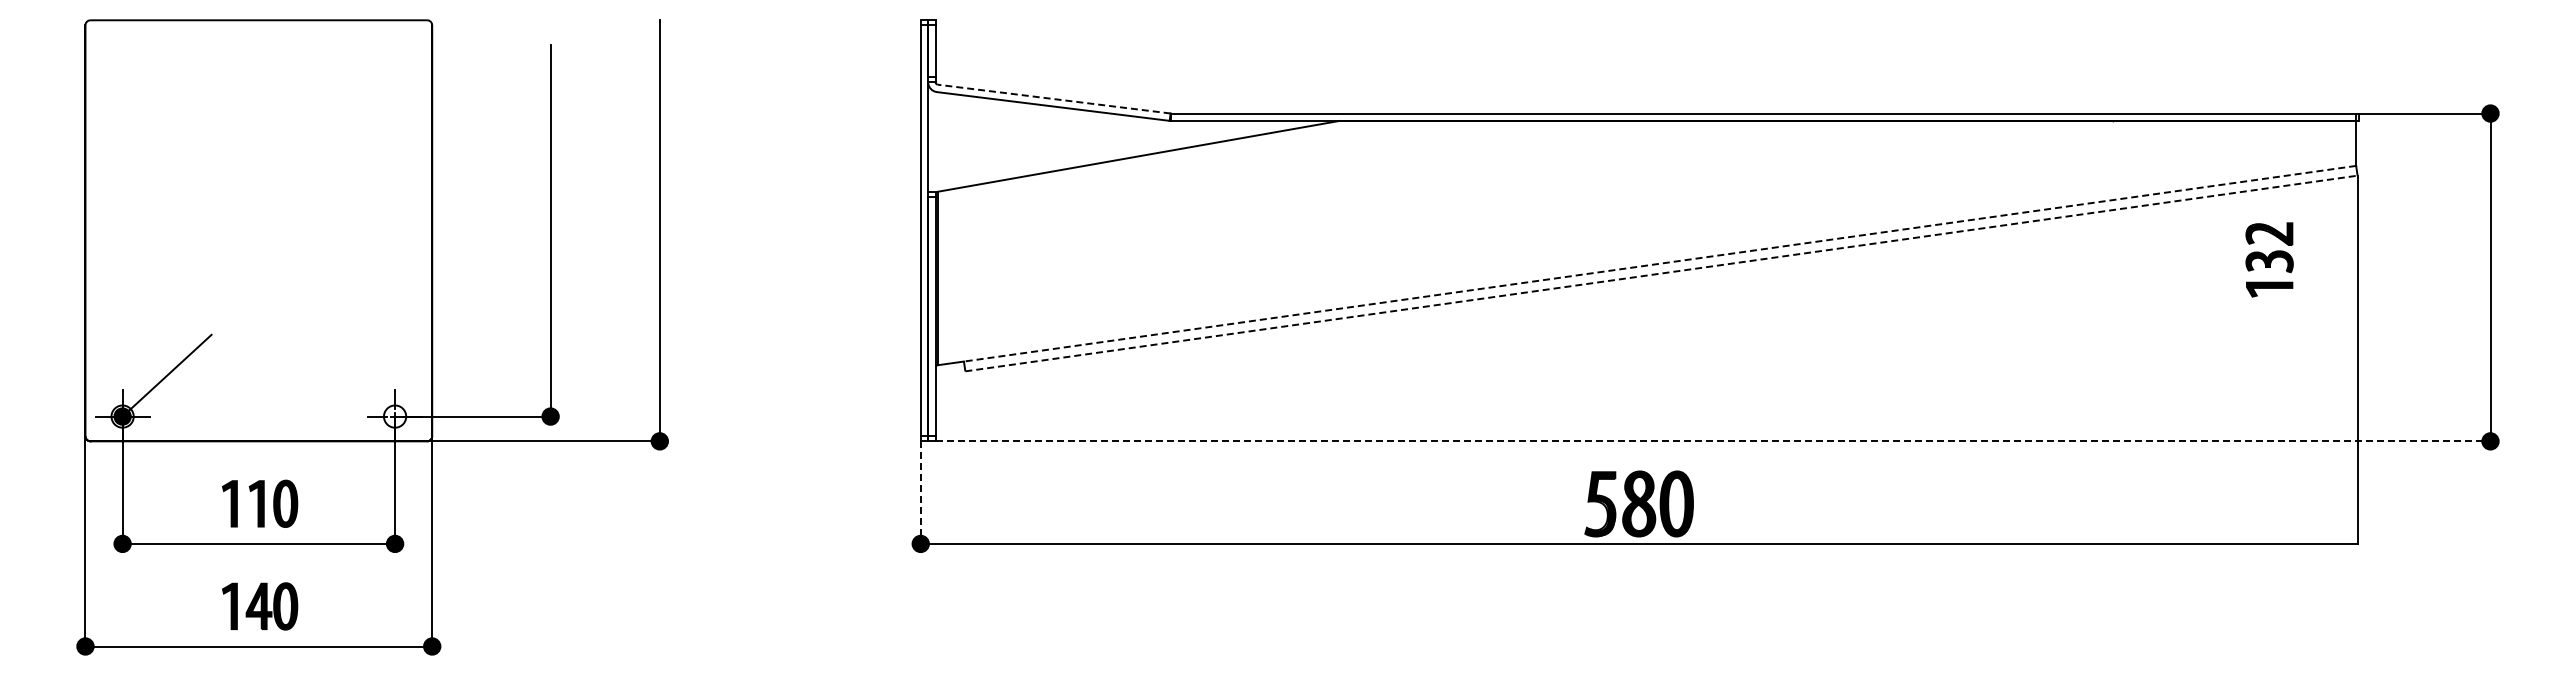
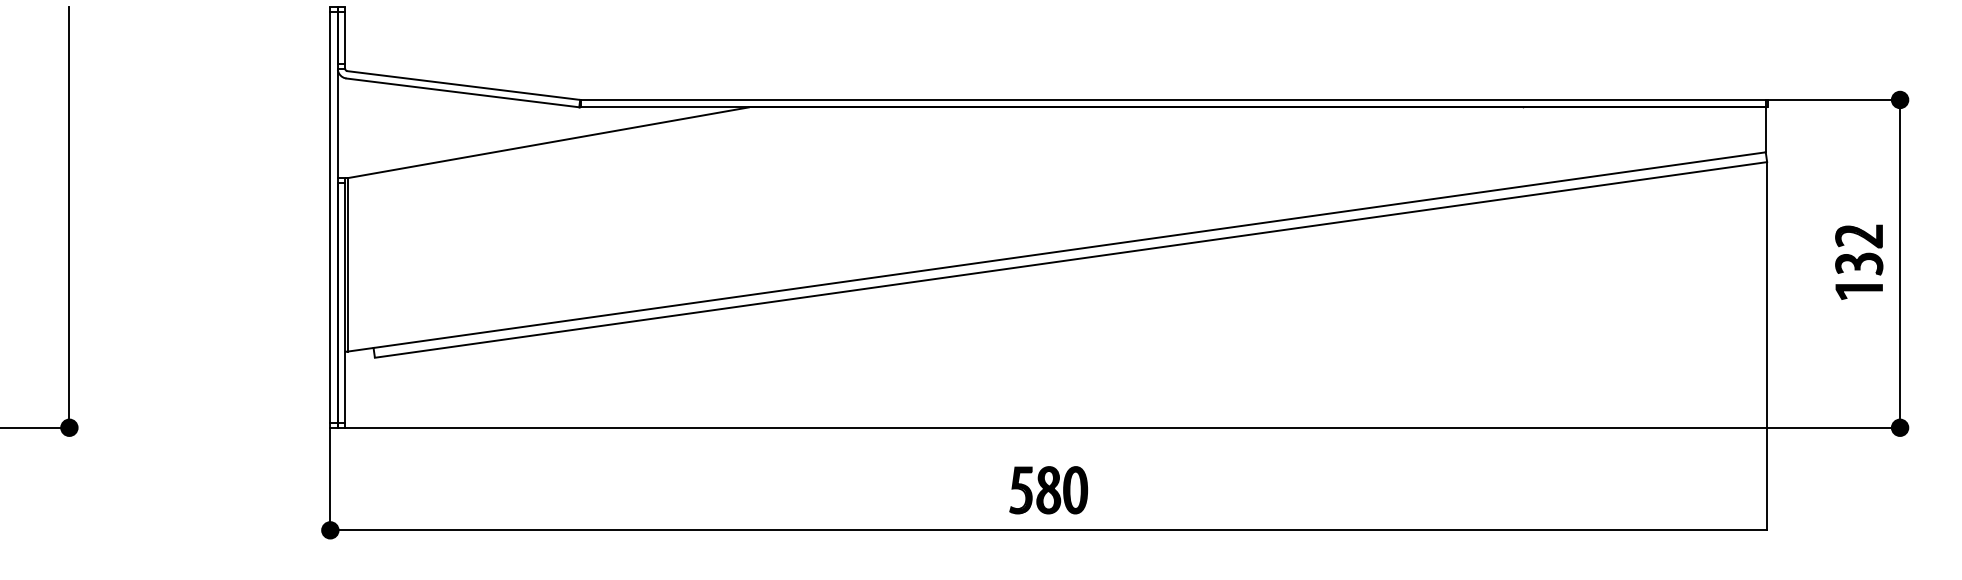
line: (1053, 99) -> (463, 85), dashed -> solid
part: (2269, 259) -> (1859, 261), moved
line: (1660, 263) -> (1070, 249), dashed -> solid
line: (1661, 273) -> (1071, 259), dashed -> solid
line: (1713, 441) -> (1123, 427), dashed -> solid
line: (920, 493) -> (330, 479), dashed -> solid
part: (1638, 503) -> (1048, 489), size x0.71

